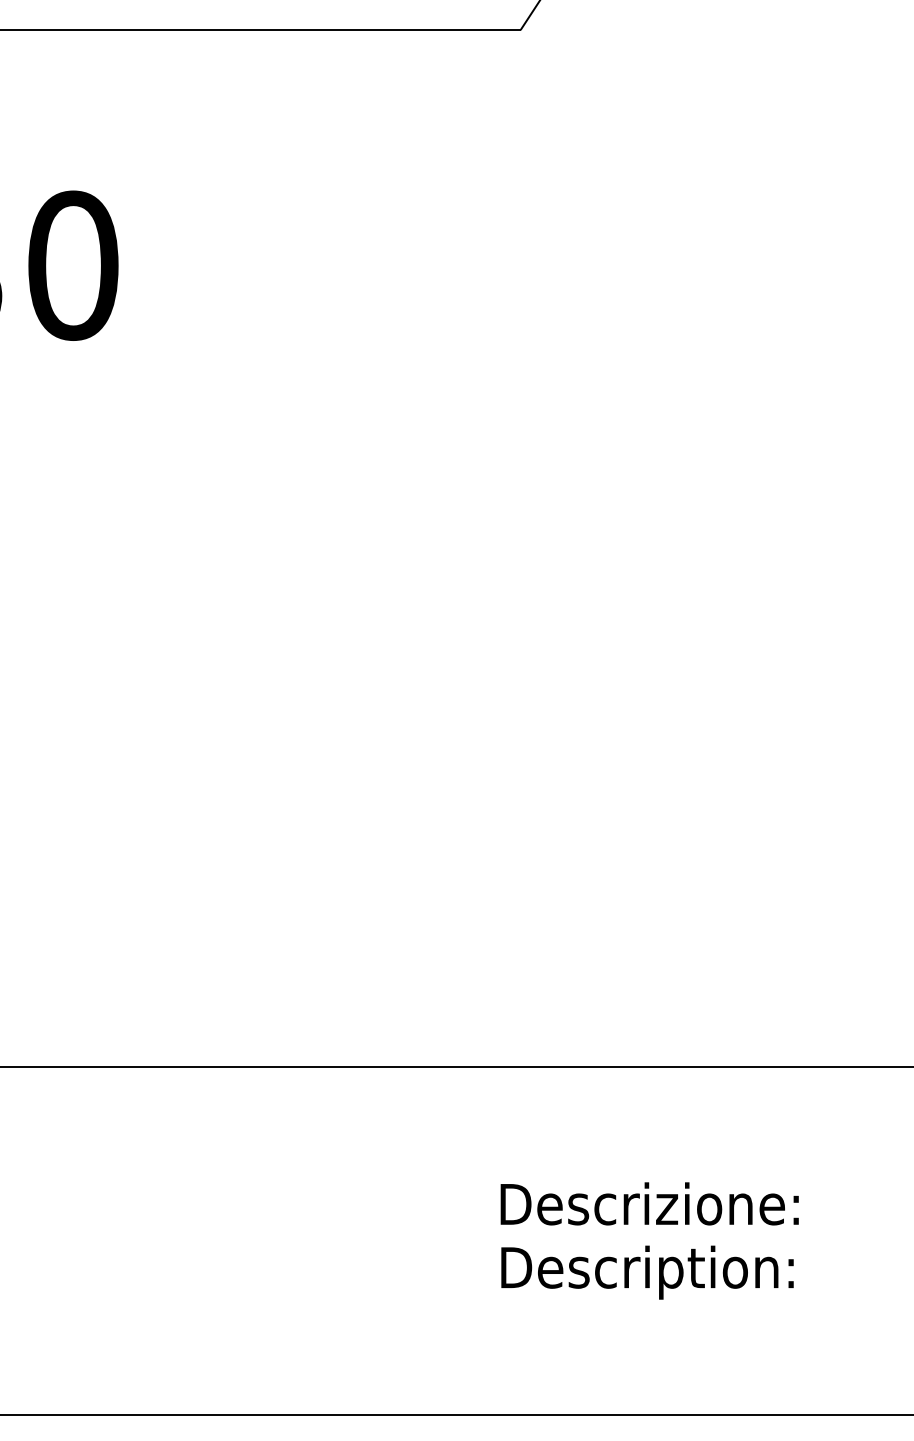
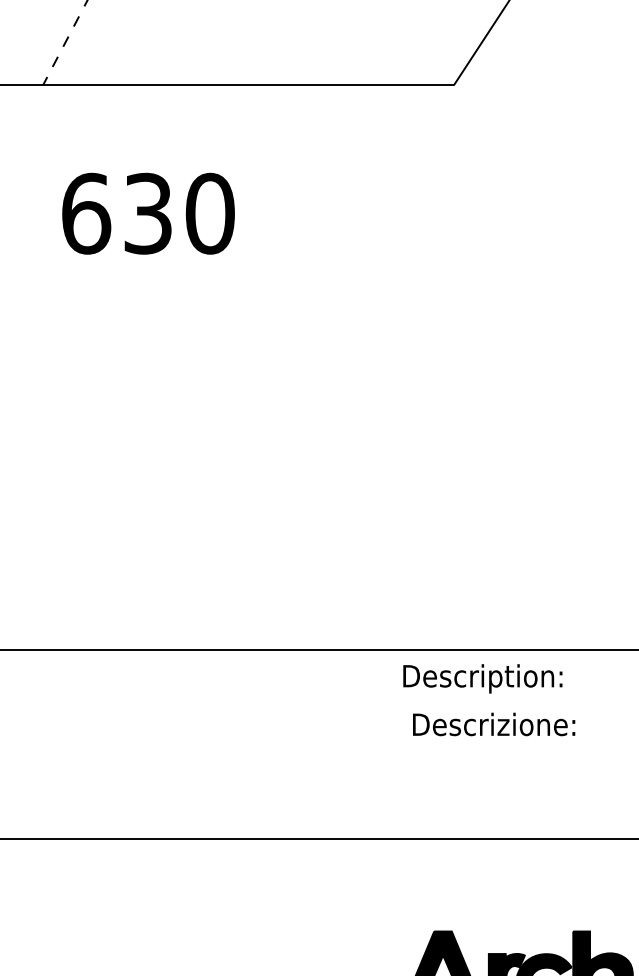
text: (650, 1203) -> (494, 724), moved
text: (646, 1271) -> (482, 678), moved

